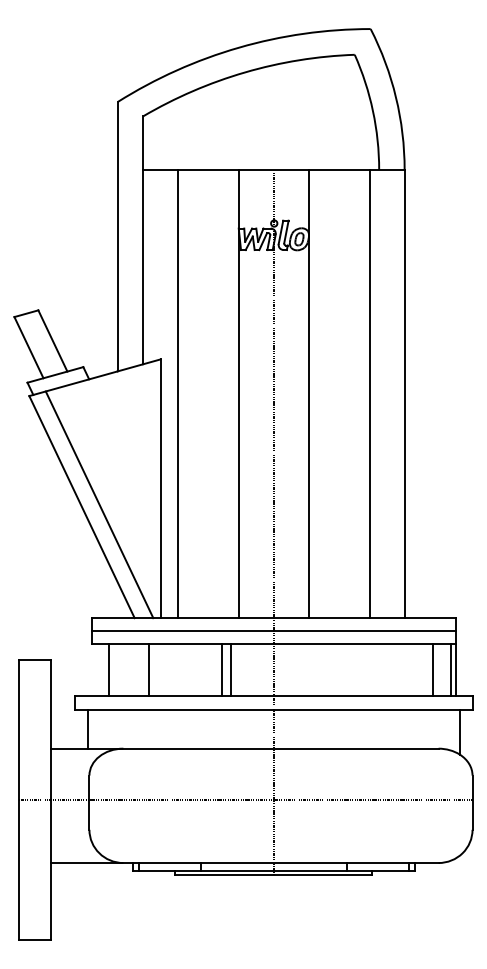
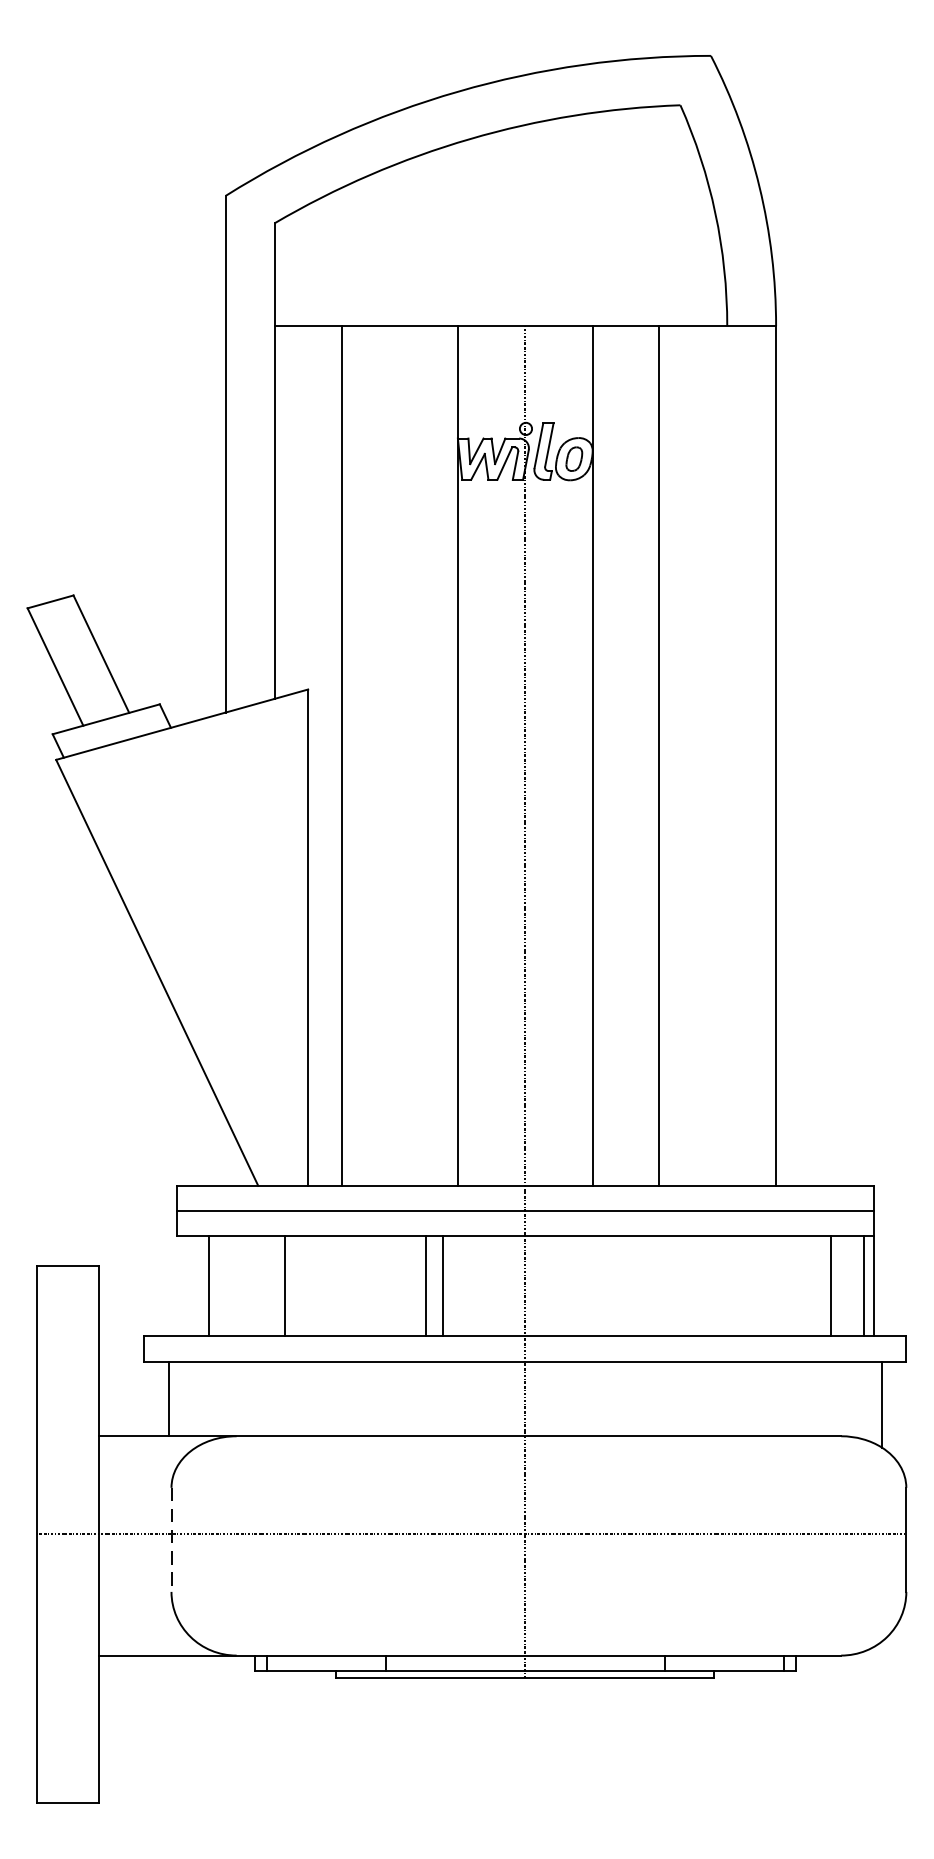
line: (369, 393) -> (658, 754), moved
line: (99, 504) -> (190, 967), removed
line: (89, 803) -> (171, 1541), solid -> dashed

